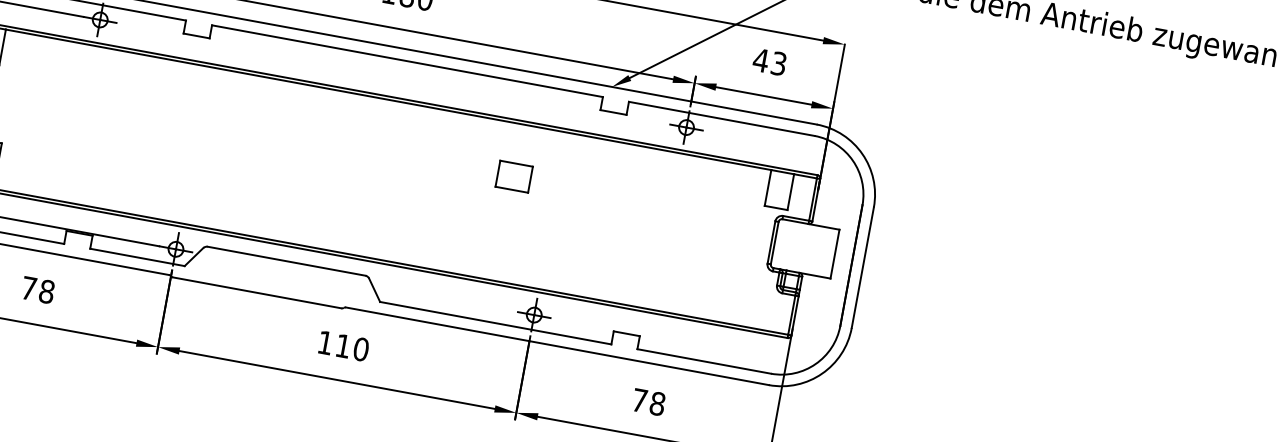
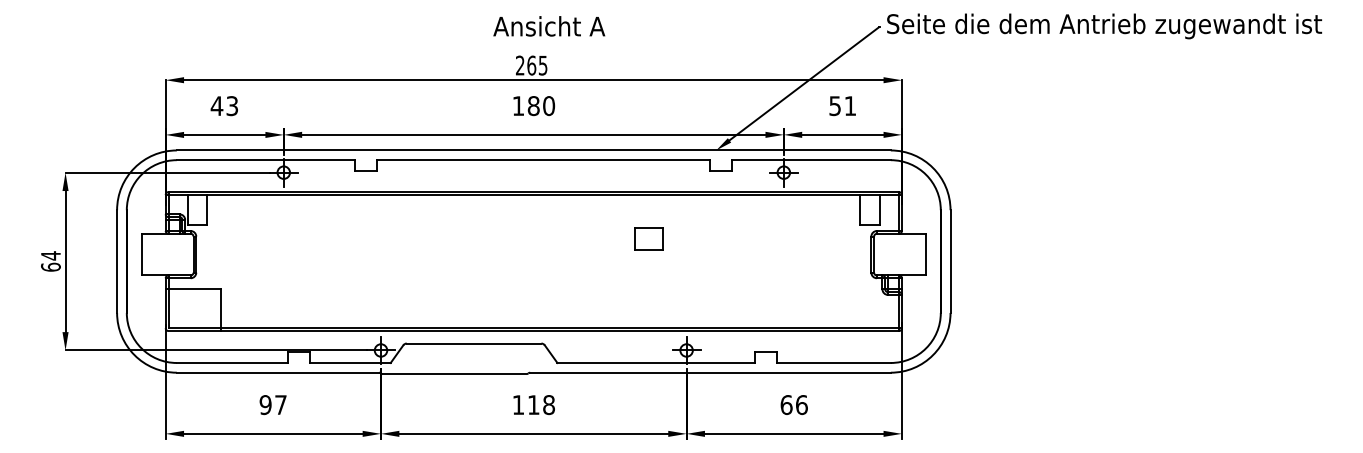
text: (769, 62) -> (842, 106), 43 -> 51
text: (36, 290) -> (272, 405), 78 -> 97
text: (361, 348) -> (549, 404), 110 -> 118
text: (647, 402) -> (793, 405), 78 -> 66

